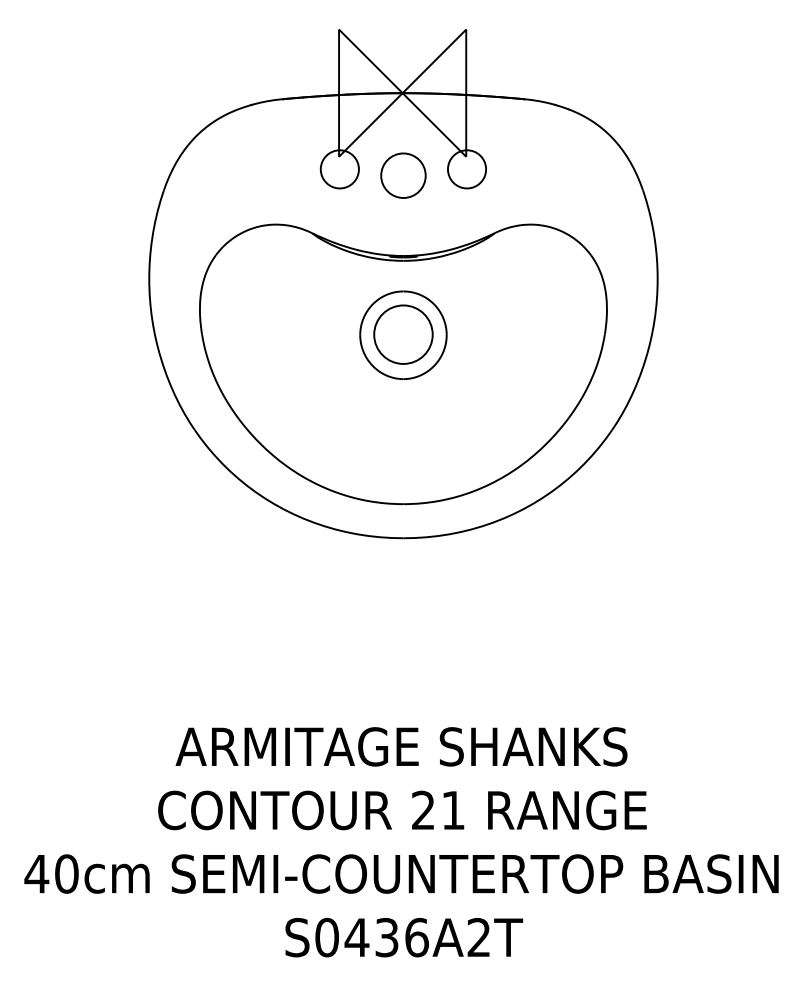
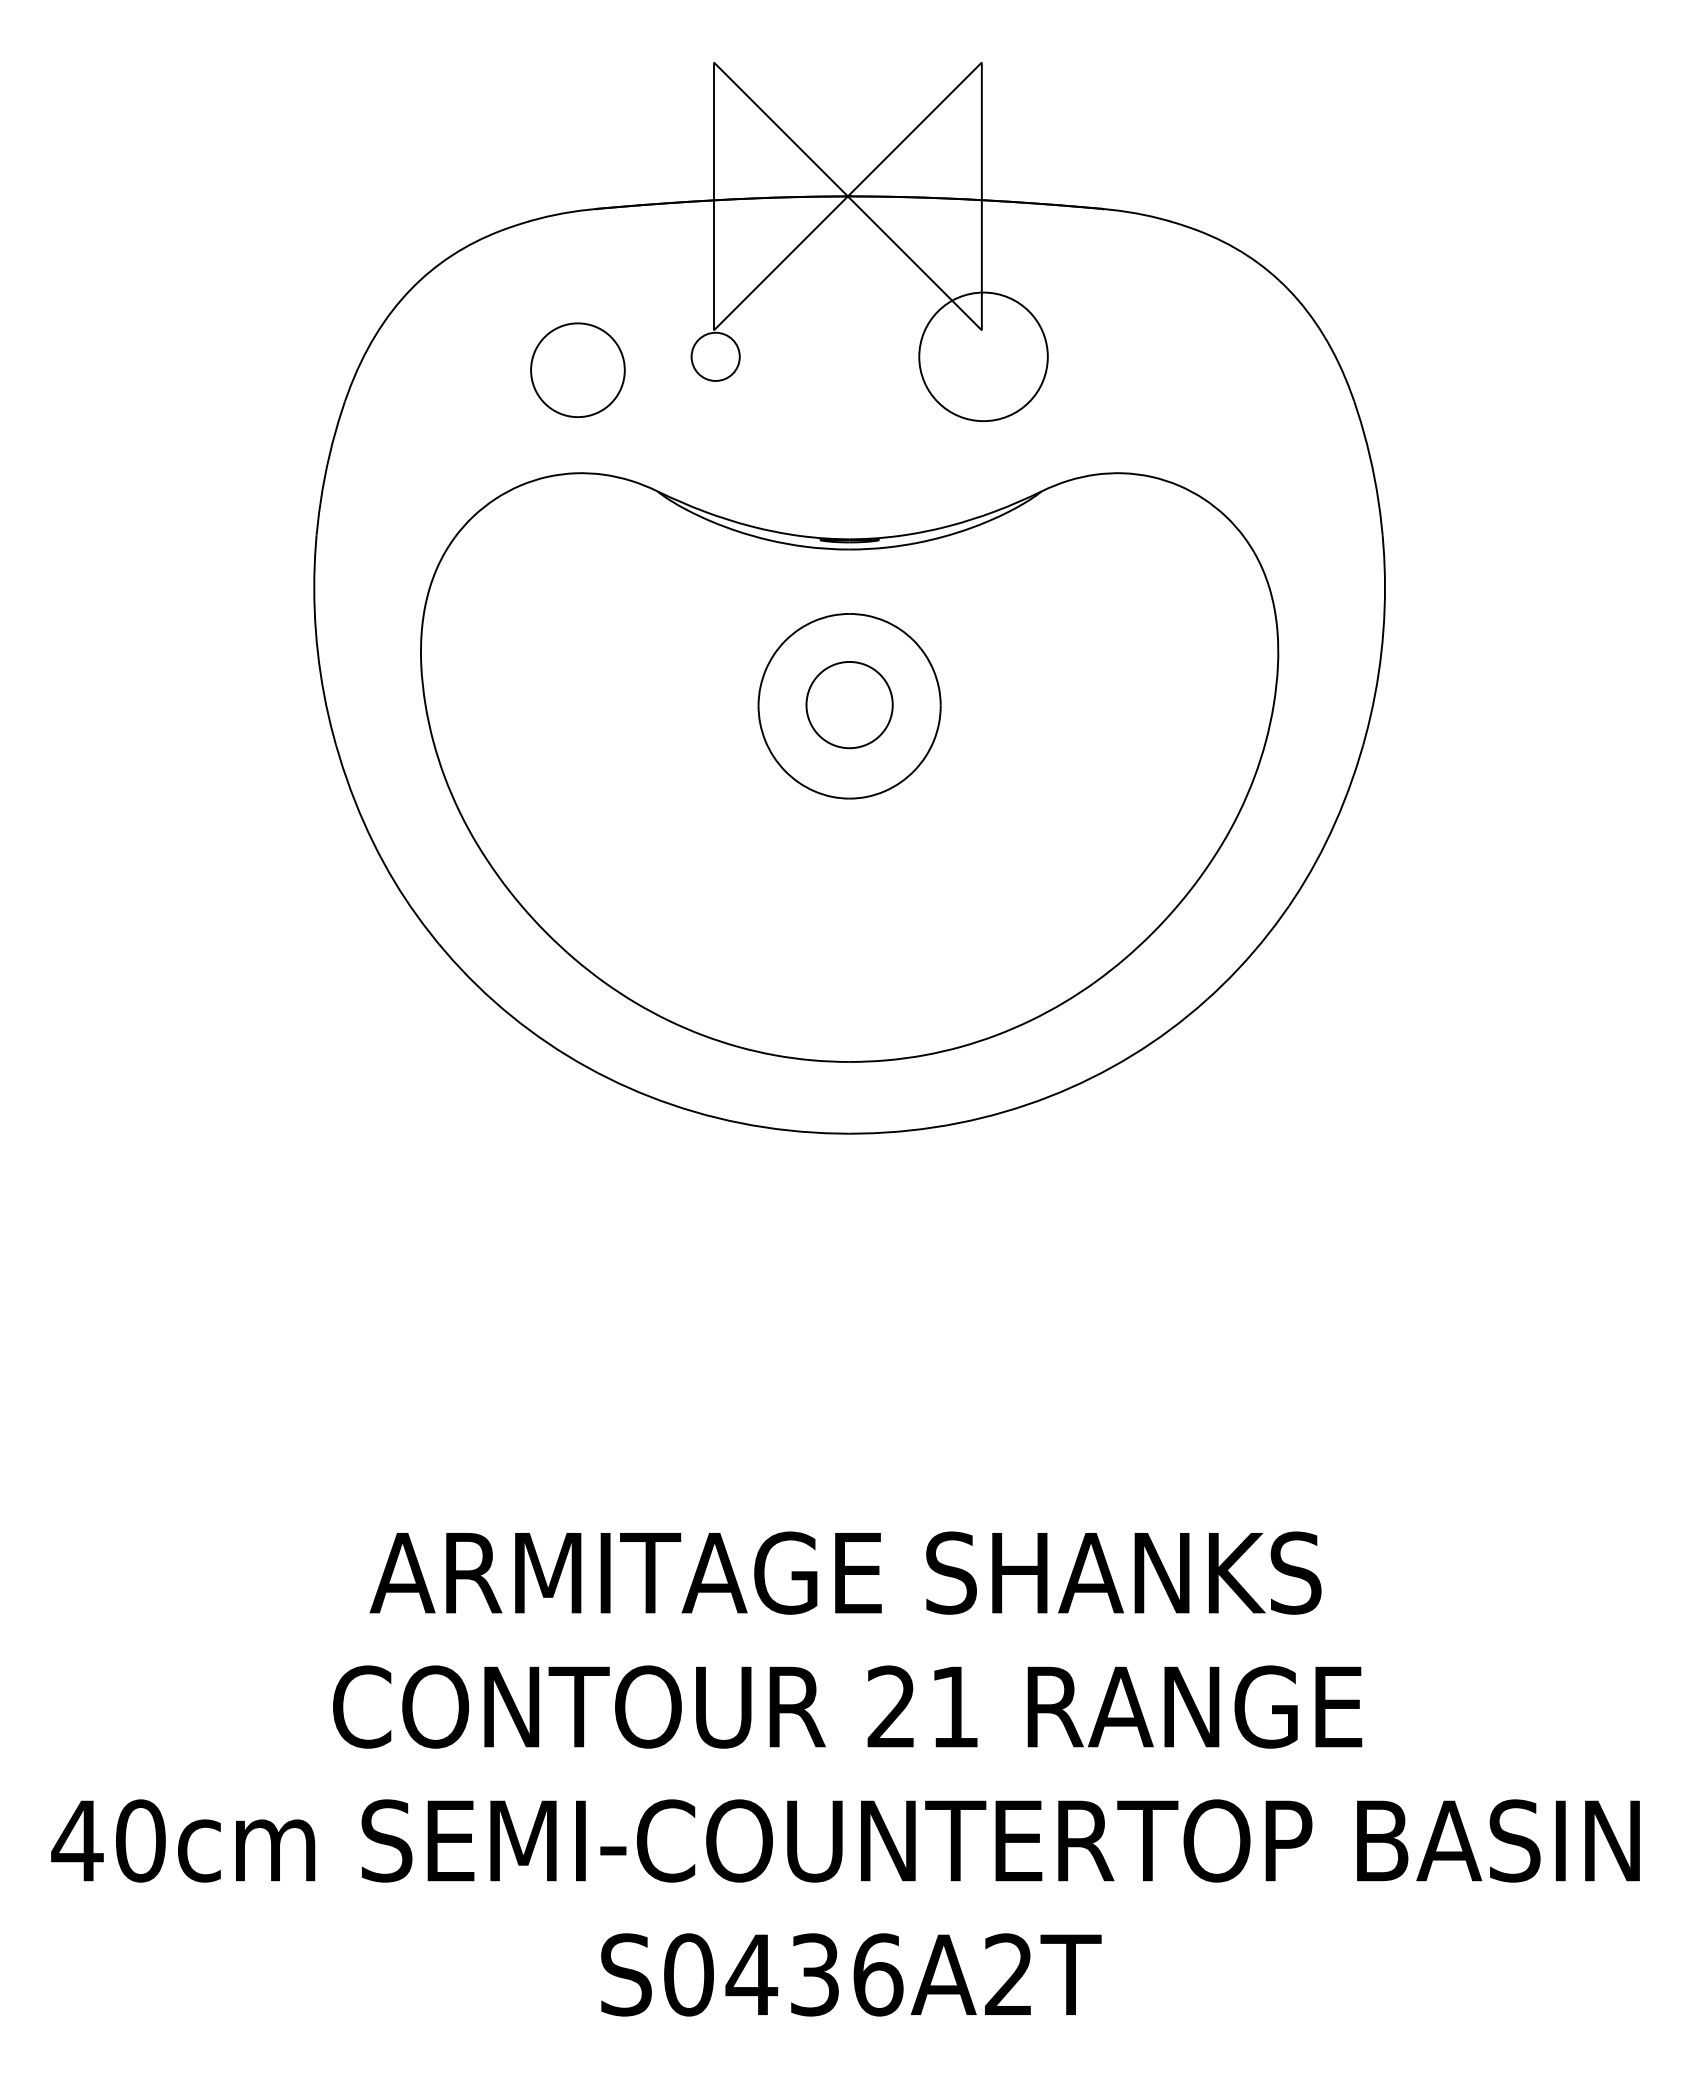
circle: (339, 169) -> (714, 357), size x0.6
circle: (466, 169) -> (982, 357), size x1.6
circle: (403, 175) -> (578, 369), moved
circle: (403, 334) -> (849, 704), size x0.7

